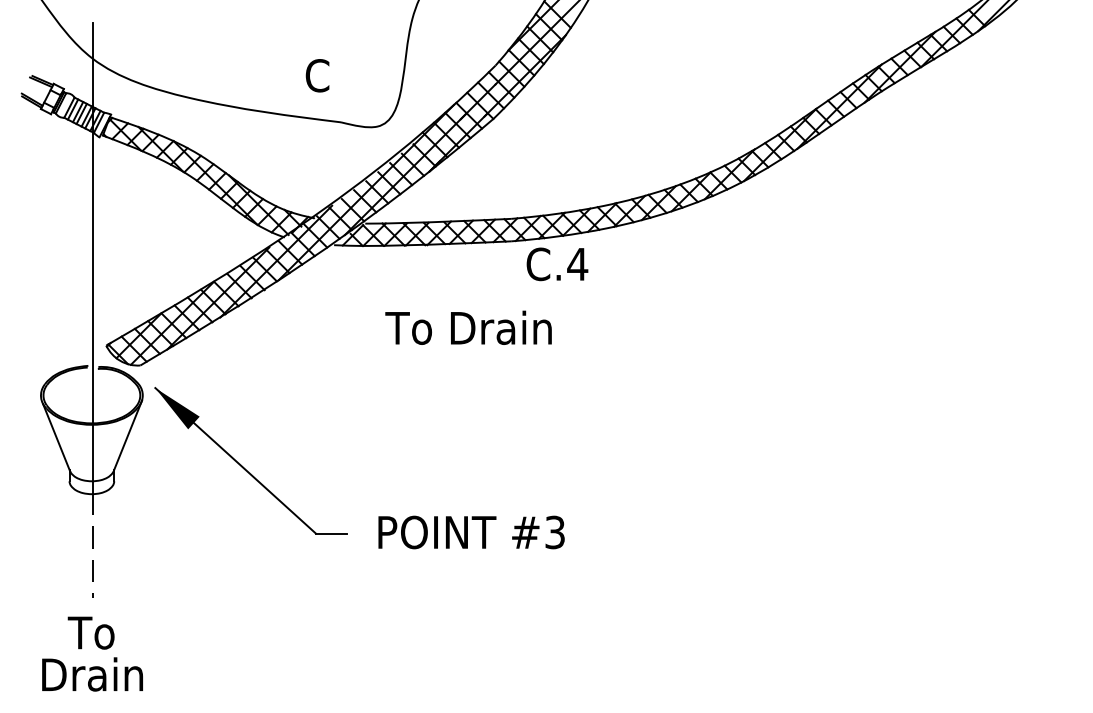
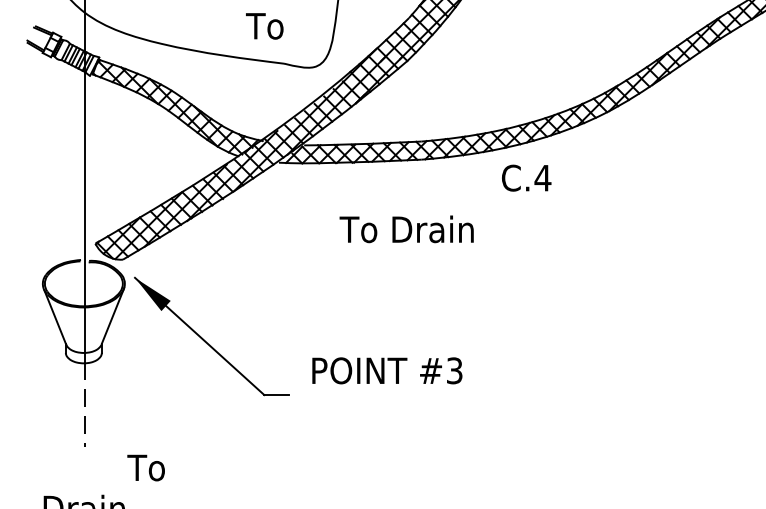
text: (316, 75) -> (264, 26), C -> To
text: (557, 264) -> (526, 178), moved
text: (468, 327) -> (406, 229), moved
text: (471, 532) -> (387, 370), moved
text: (90, 632) -> (145, 467), moved

